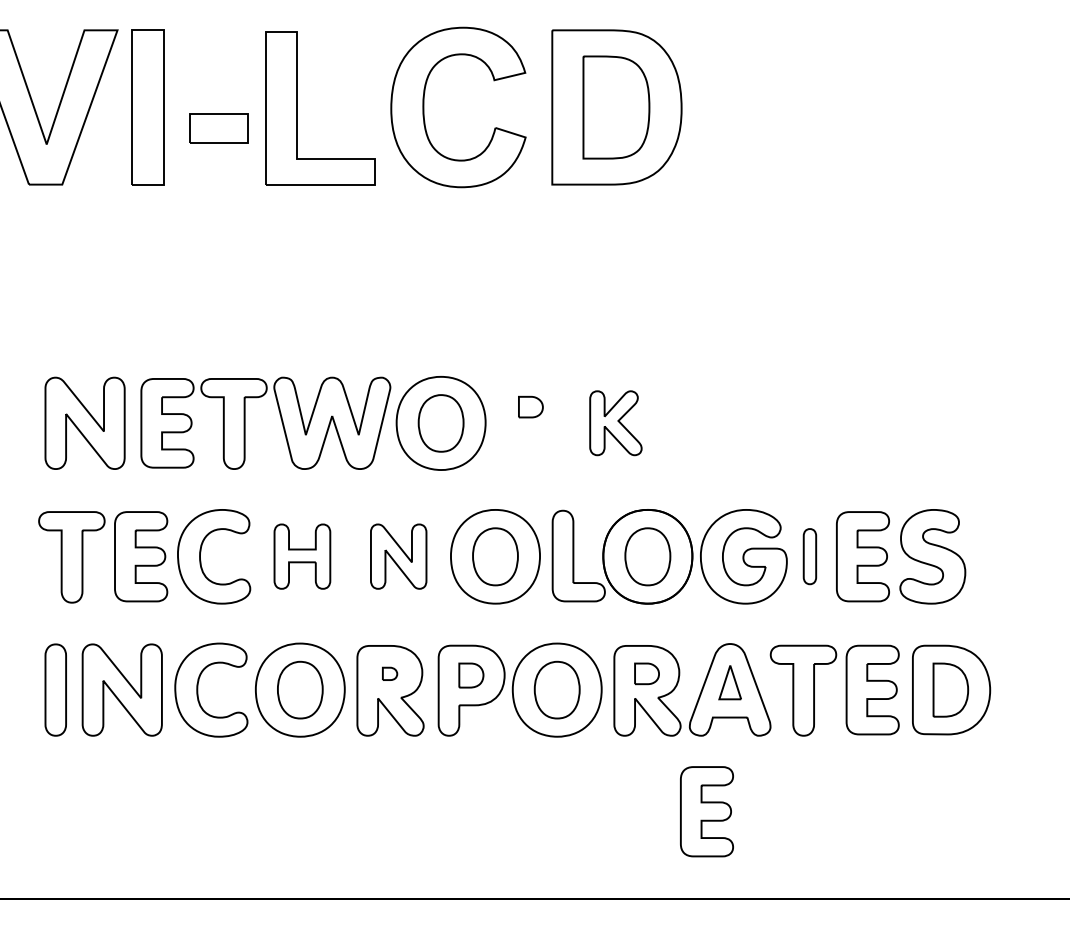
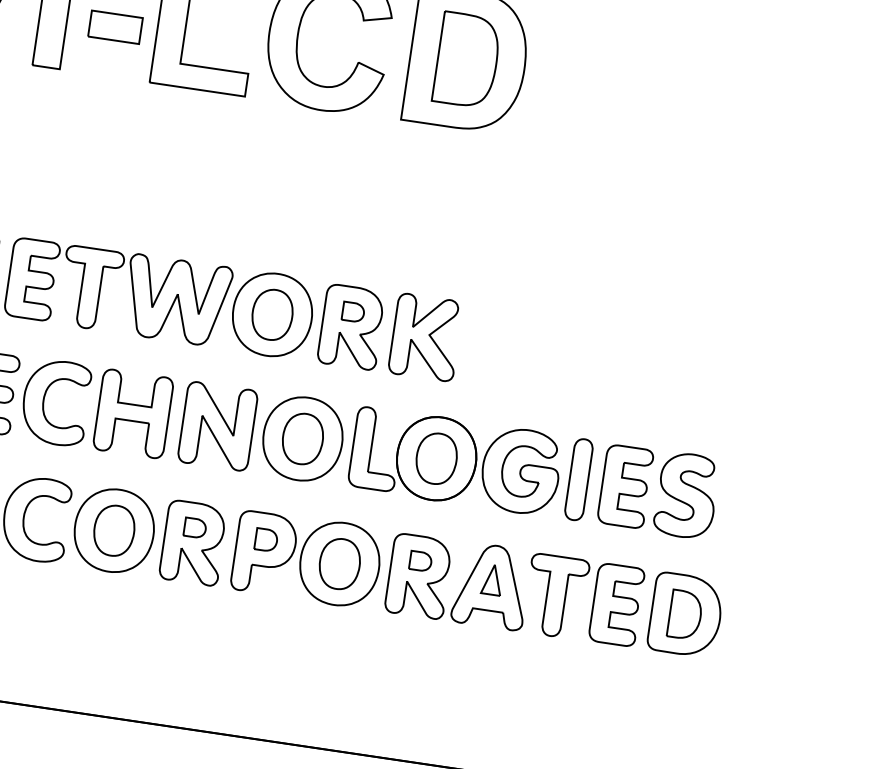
part: (615, 422) -> (425, 336), size x1.43
part: (531, 423) -> (351, 326), added
part: (302, 556) -> (133, 413), size x1.43
part: (398, 556) -> (217, 426), size x1.43
part: (809, 556) -> (578, 479), size x1.67
part: (389, 673) -> (194, 527), size x1.67
part: (706, 811) -> (455, 689), removed

